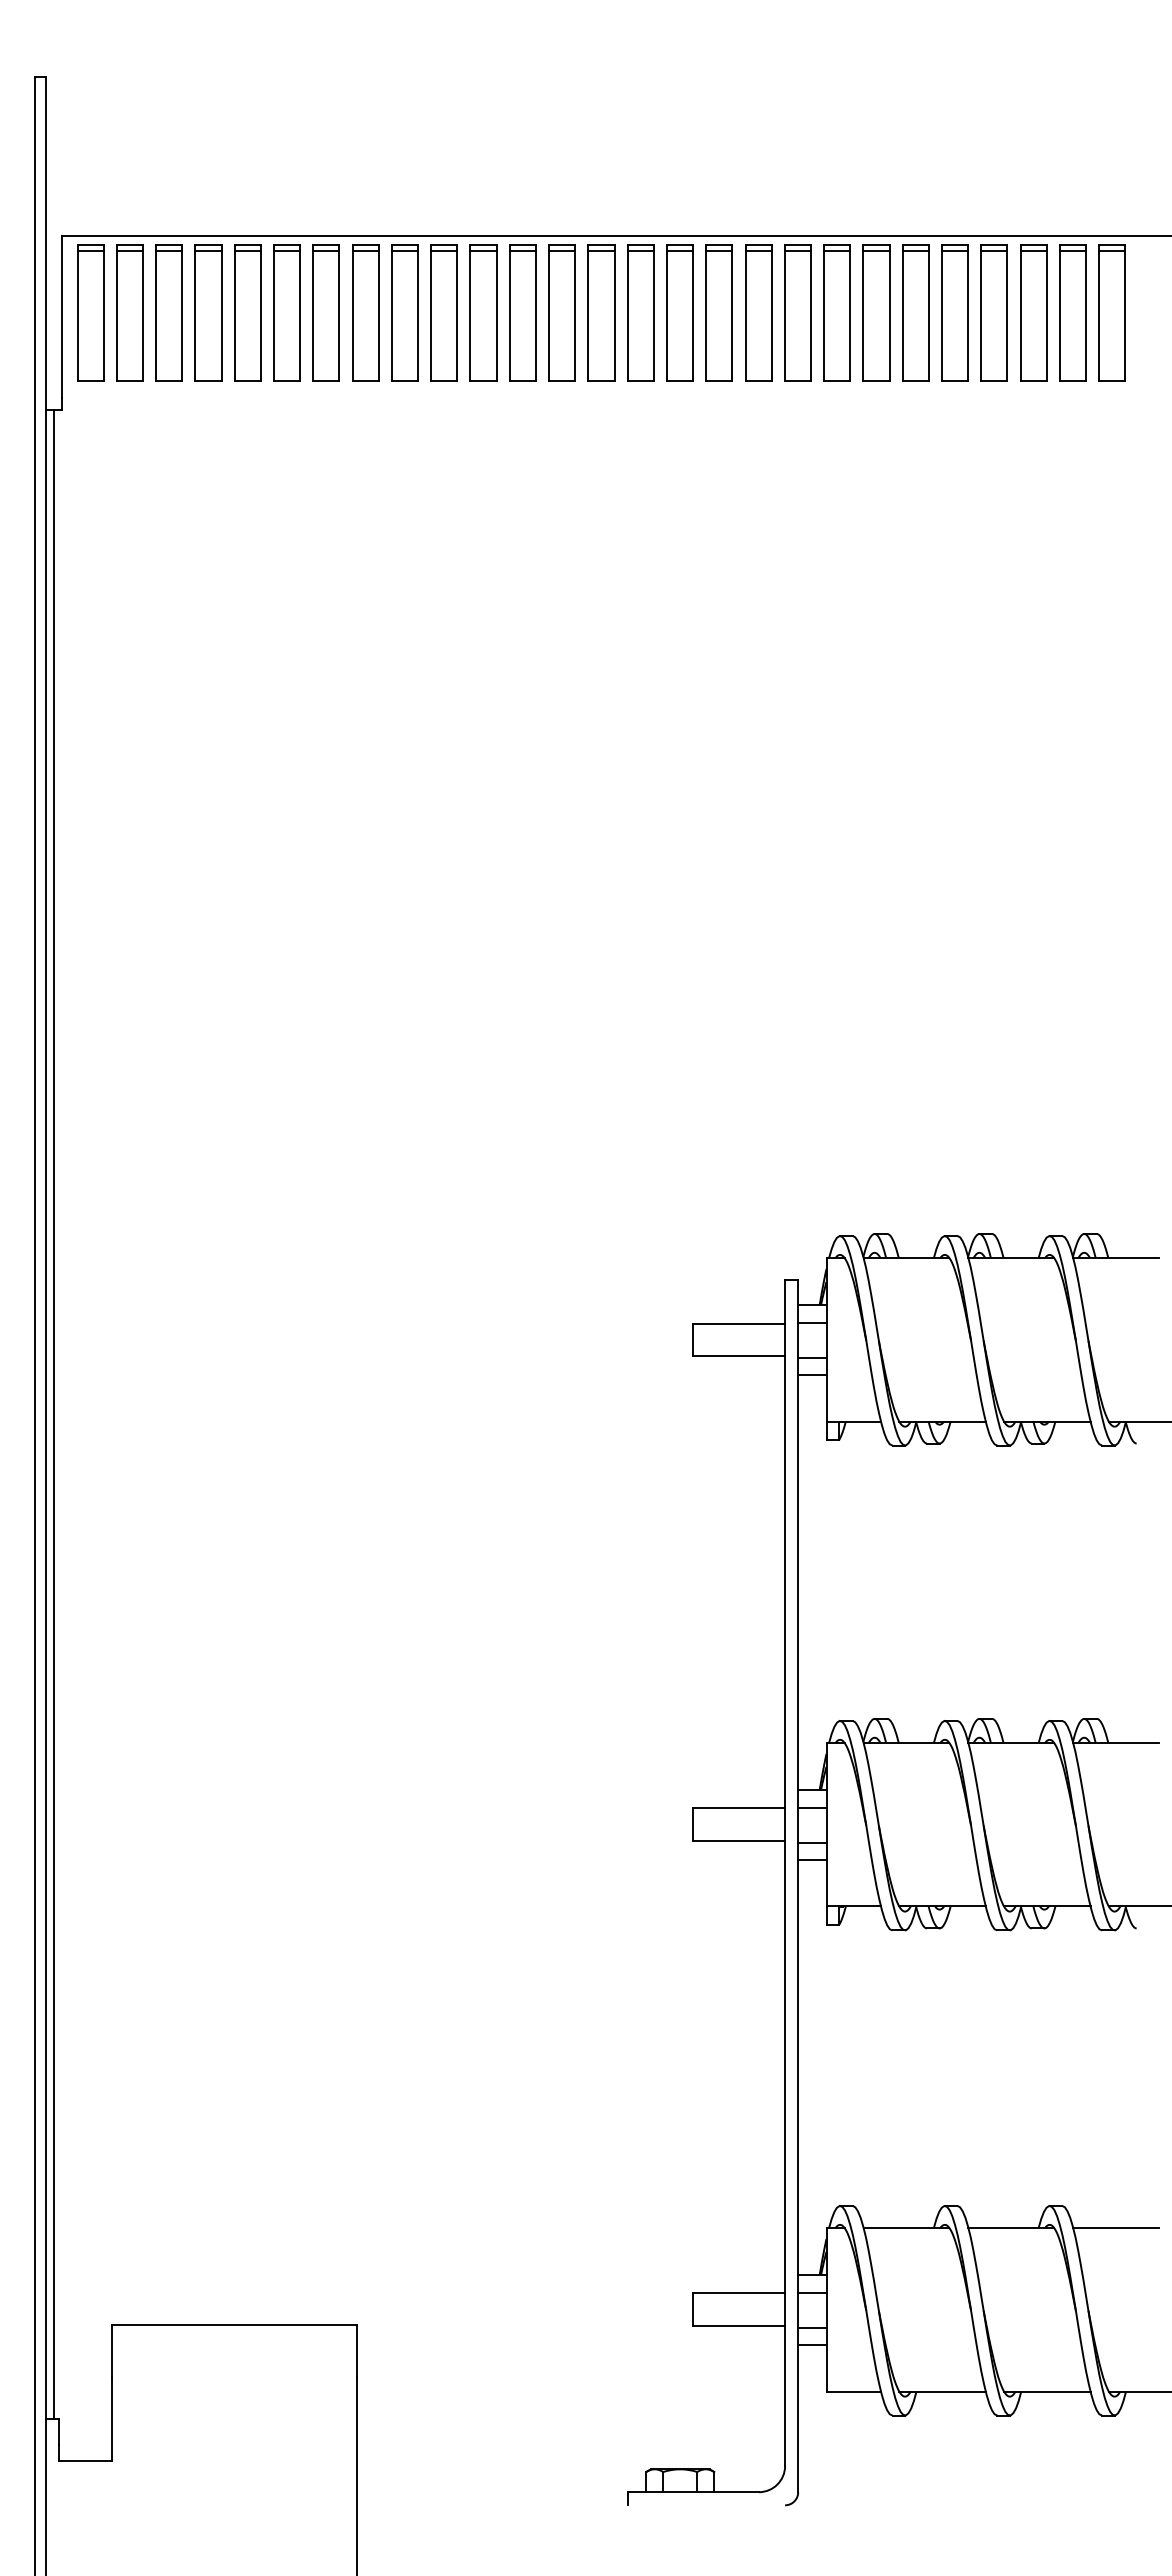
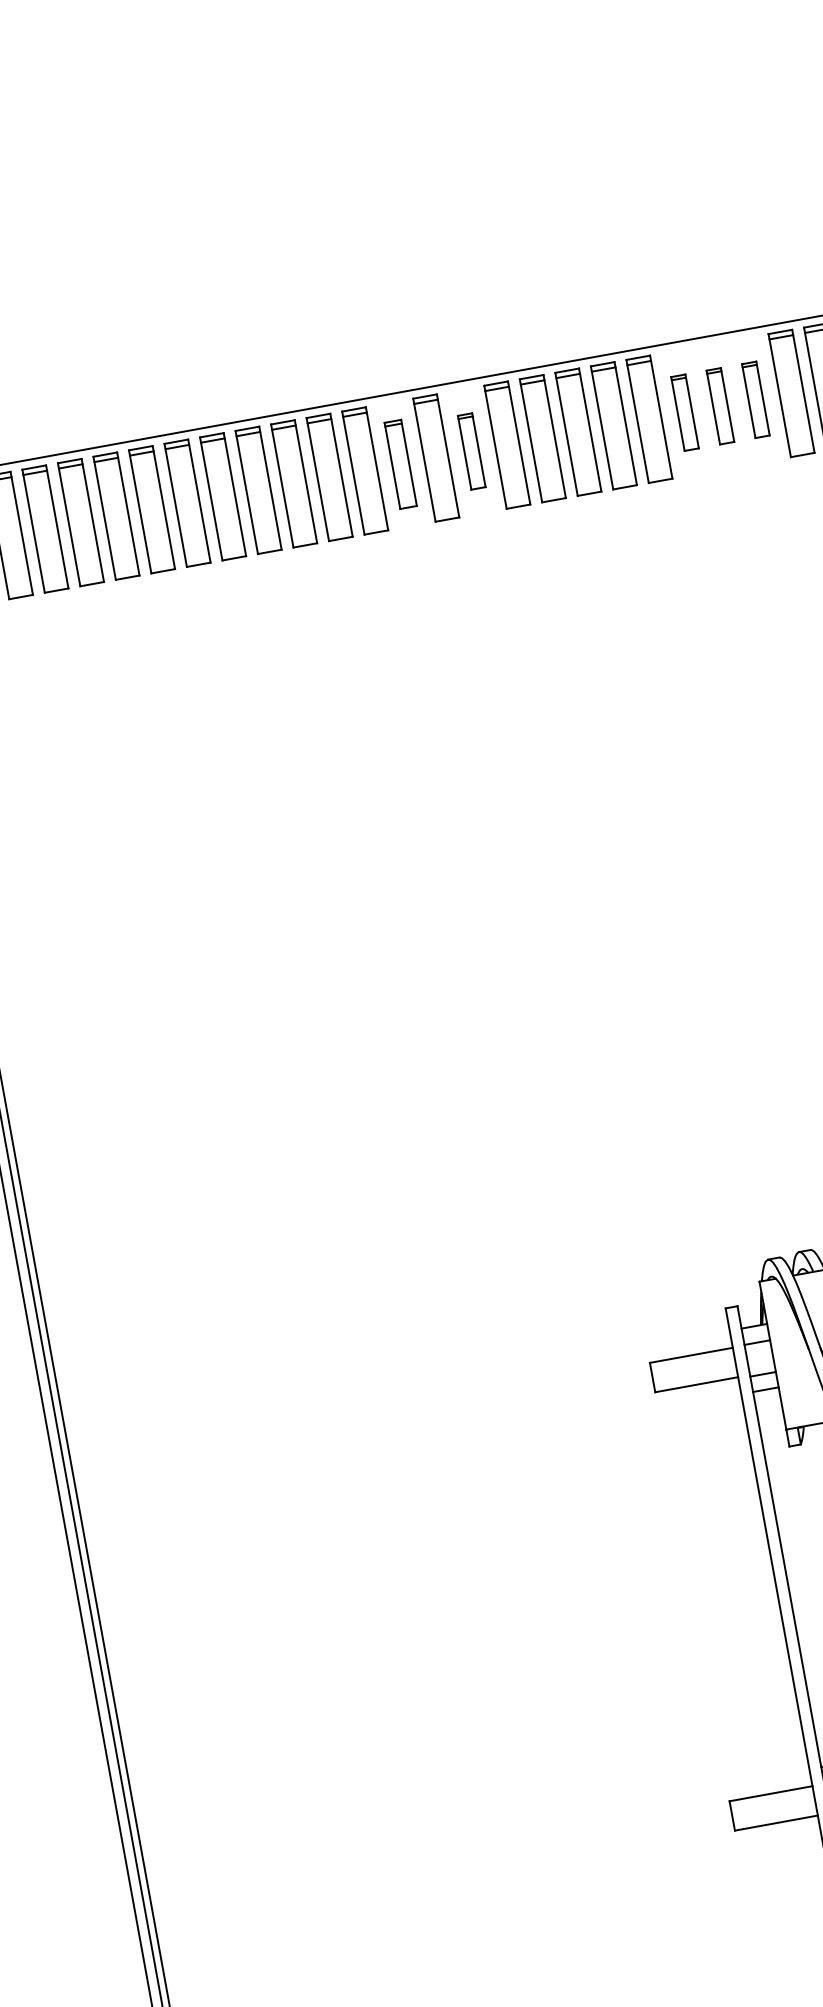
part: (601, 312) -> (400, 463), size x0.7
part: (679, 312) -> (471, 450), size x0.6
part: (915, 312) -> (684, 412), size x0.6
part: (954, 312) -> (719, 405), size x0.6
part: (993, 312) -> (755, 399), size x0.6

